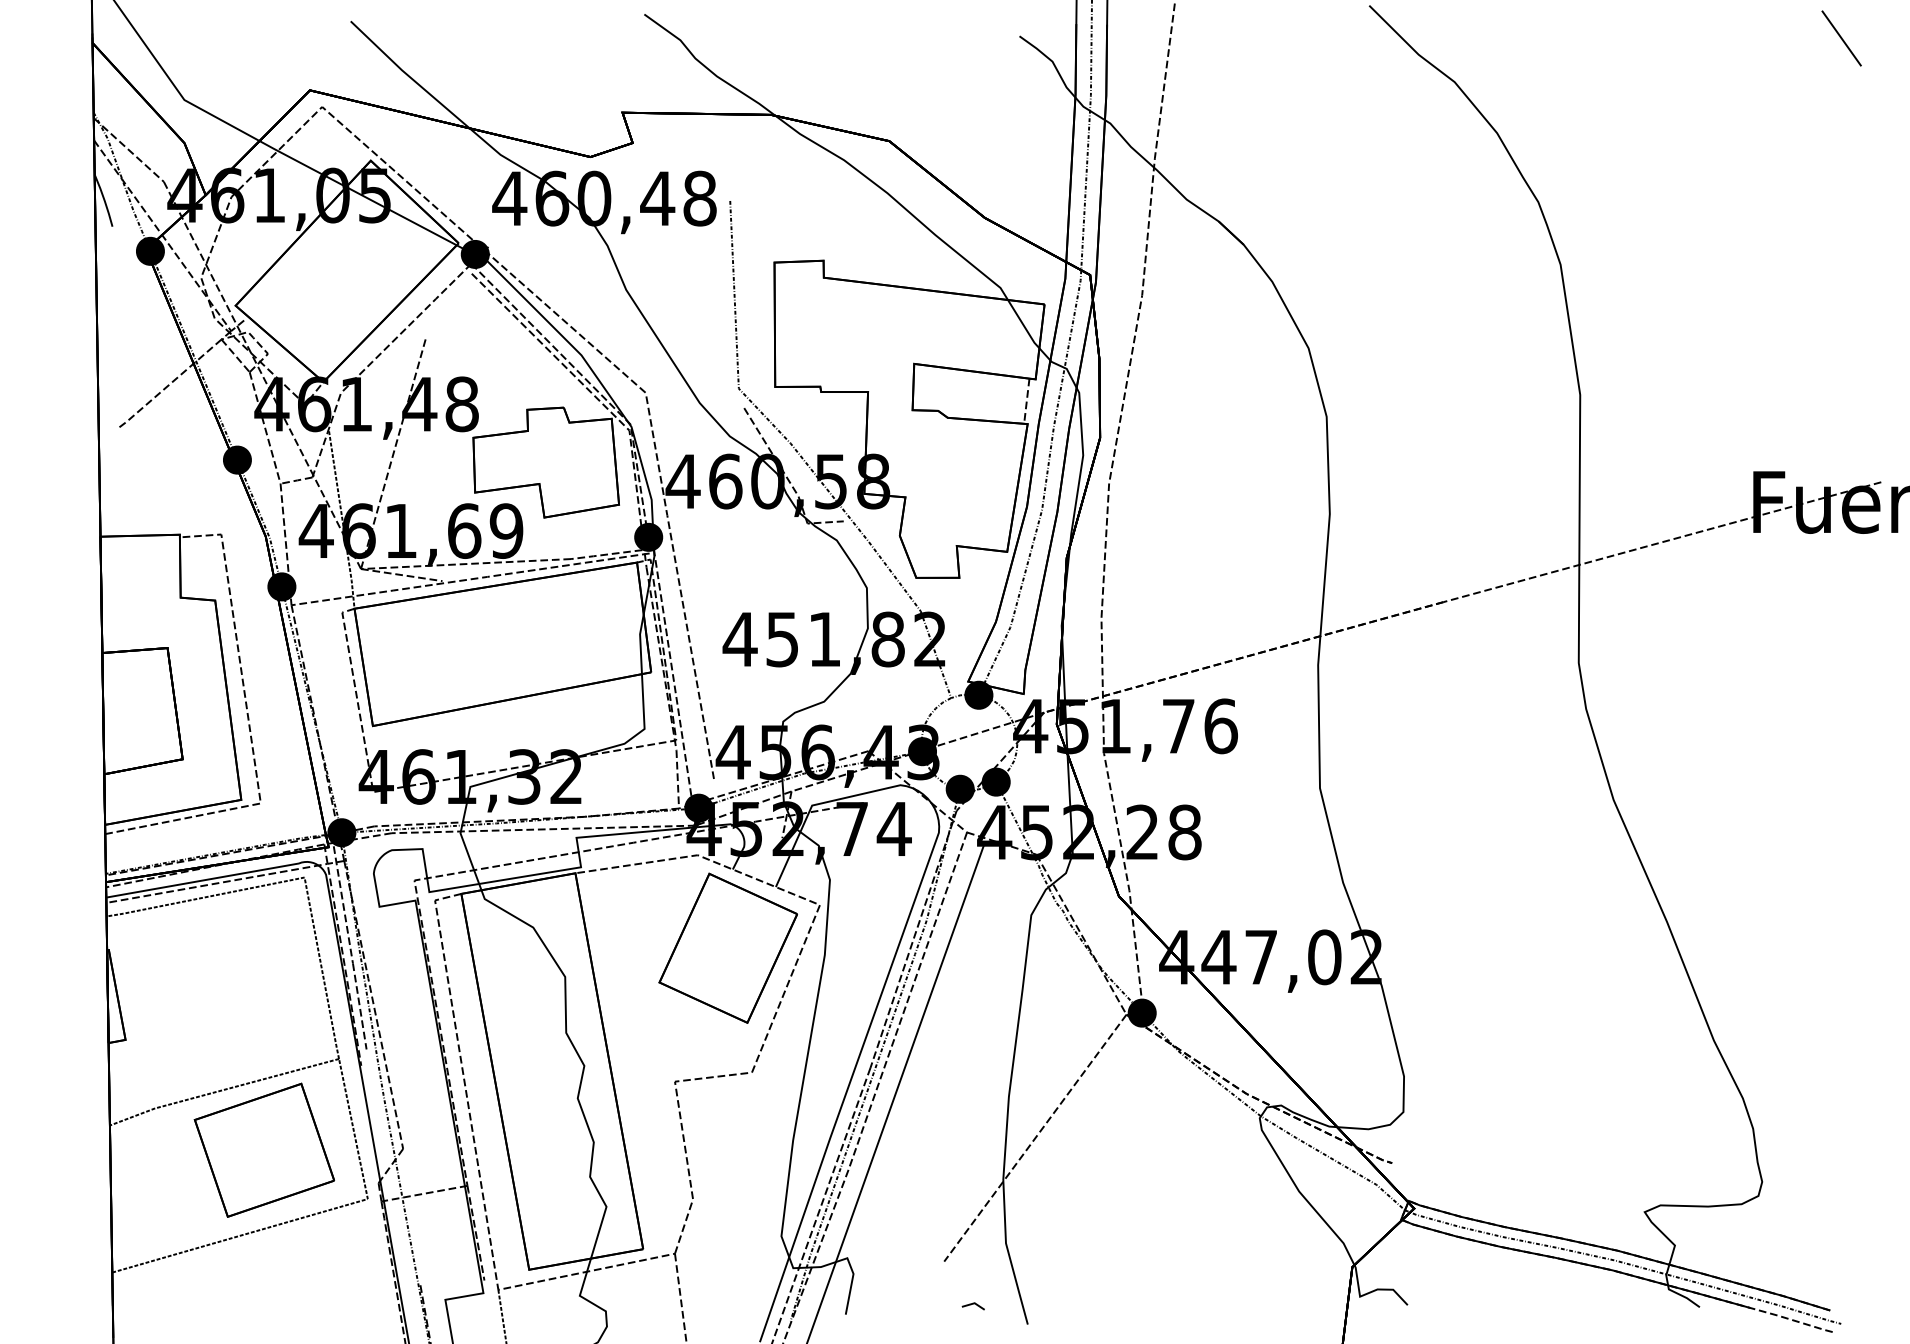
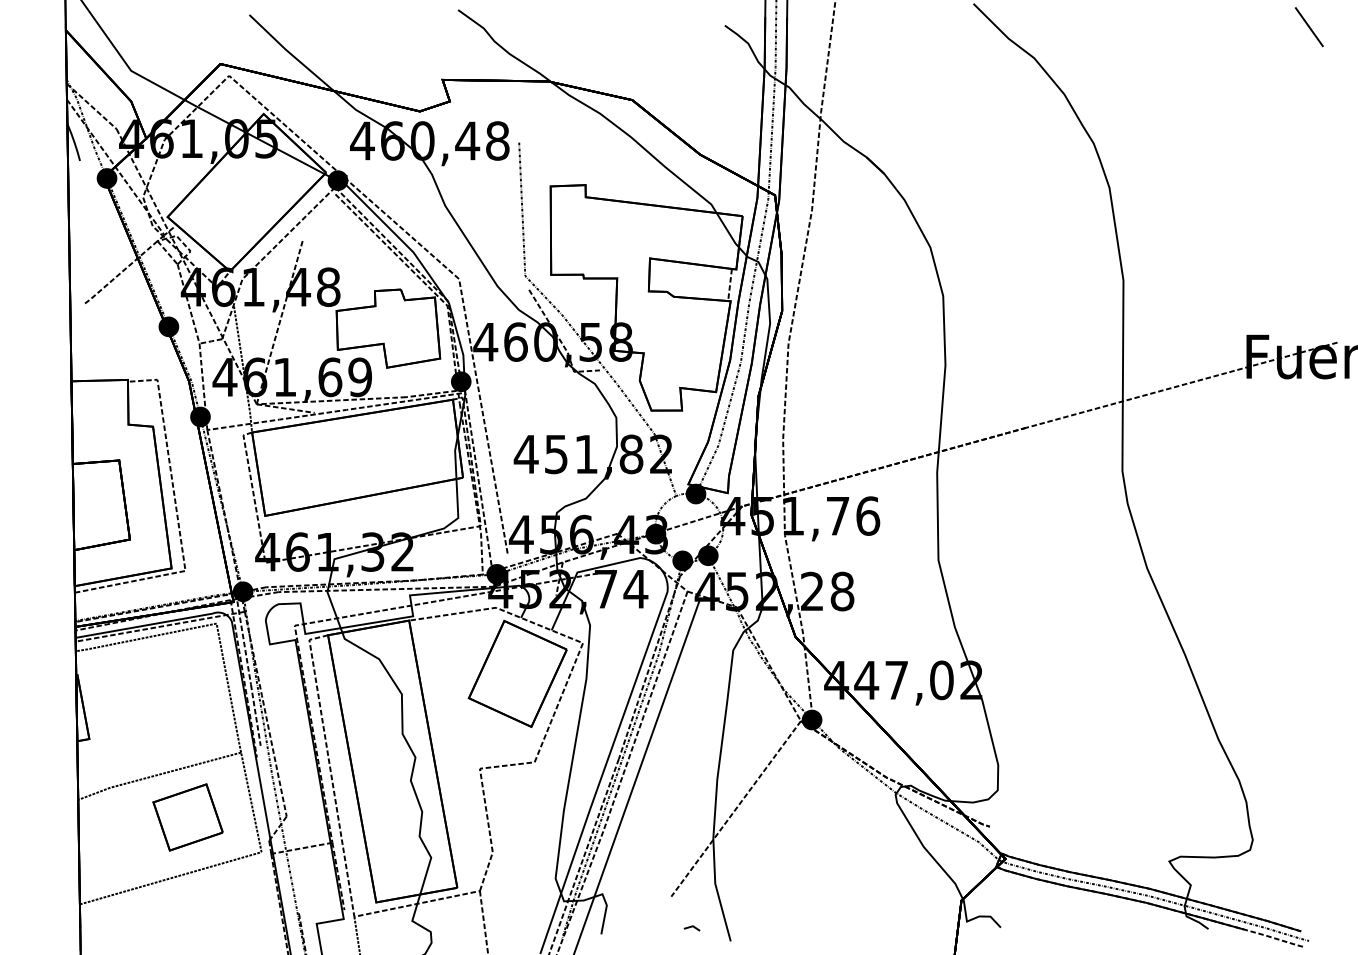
part: (264, 1149) -> (188, 816), size x0.7

